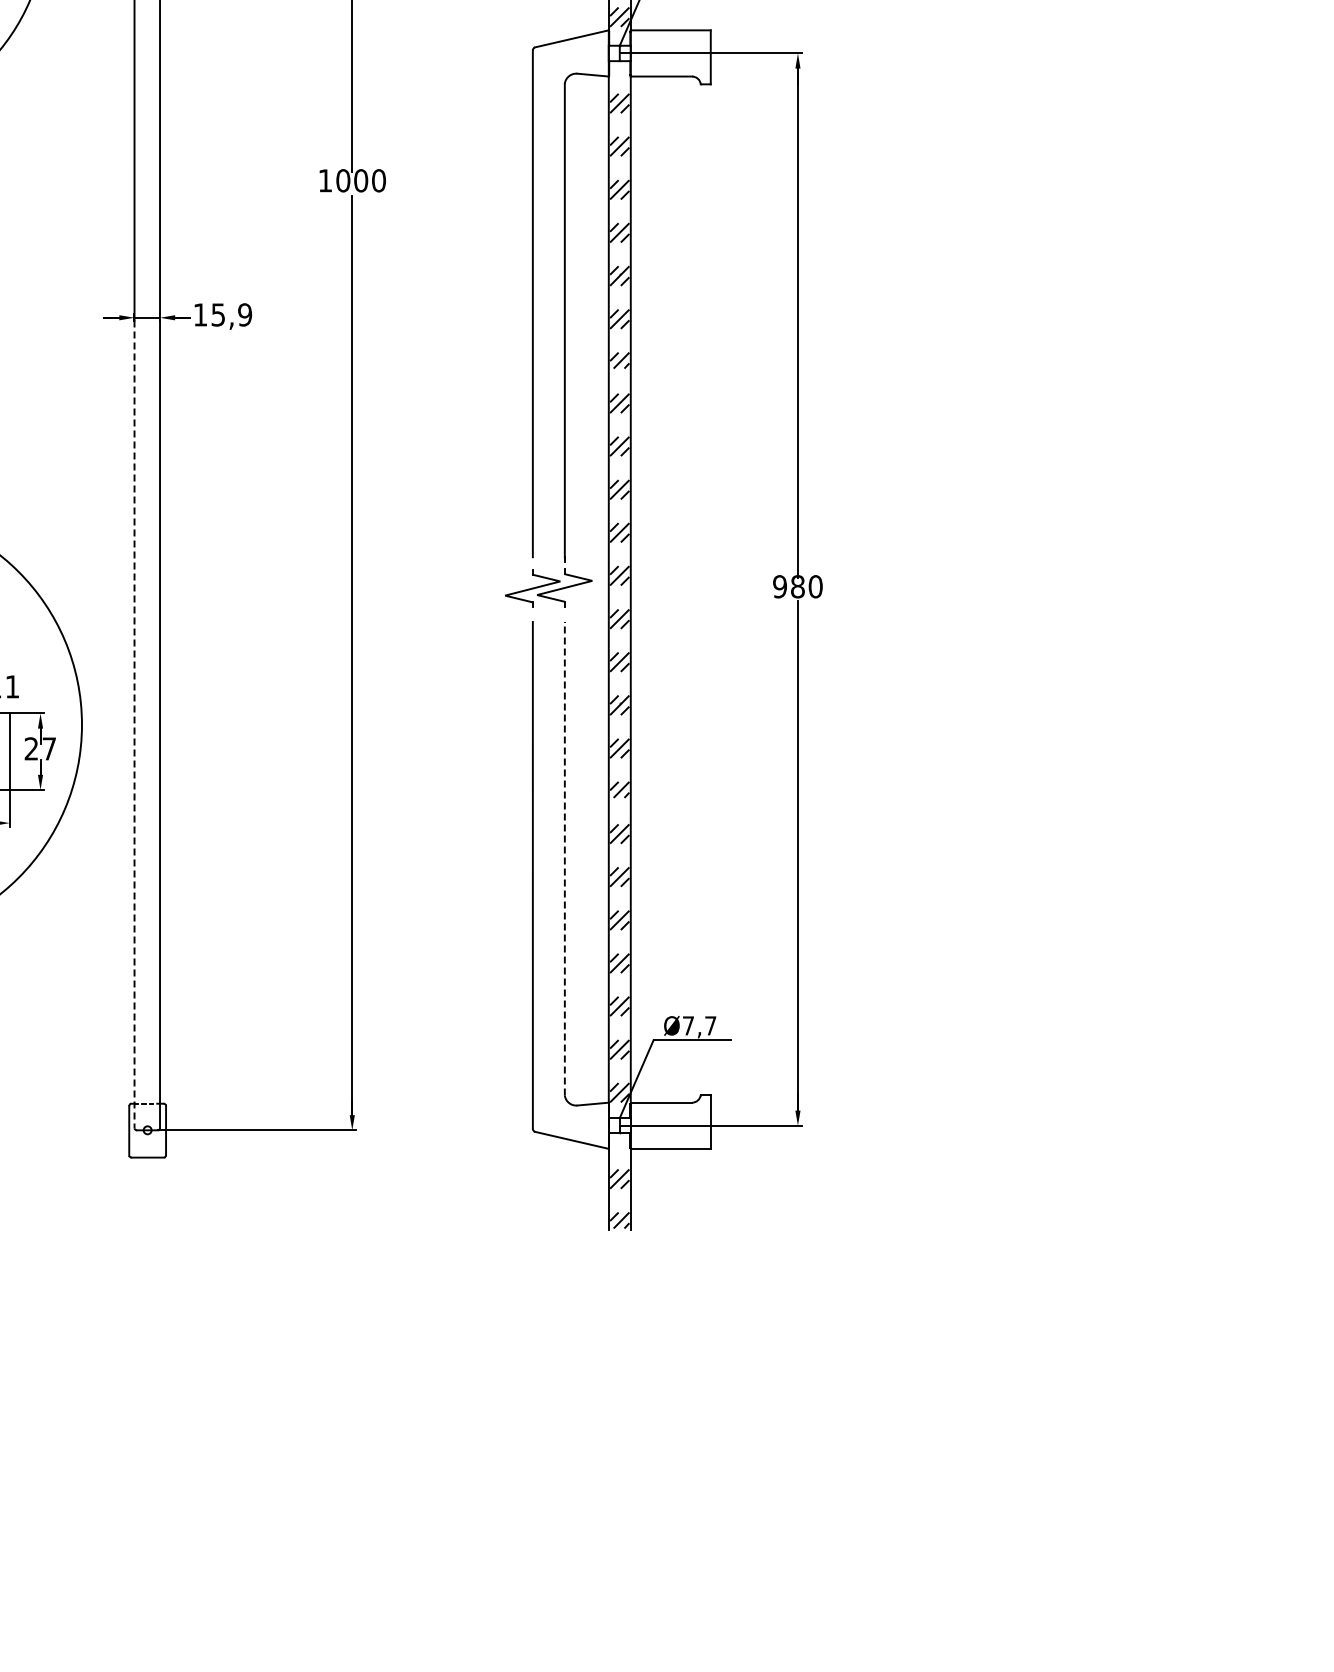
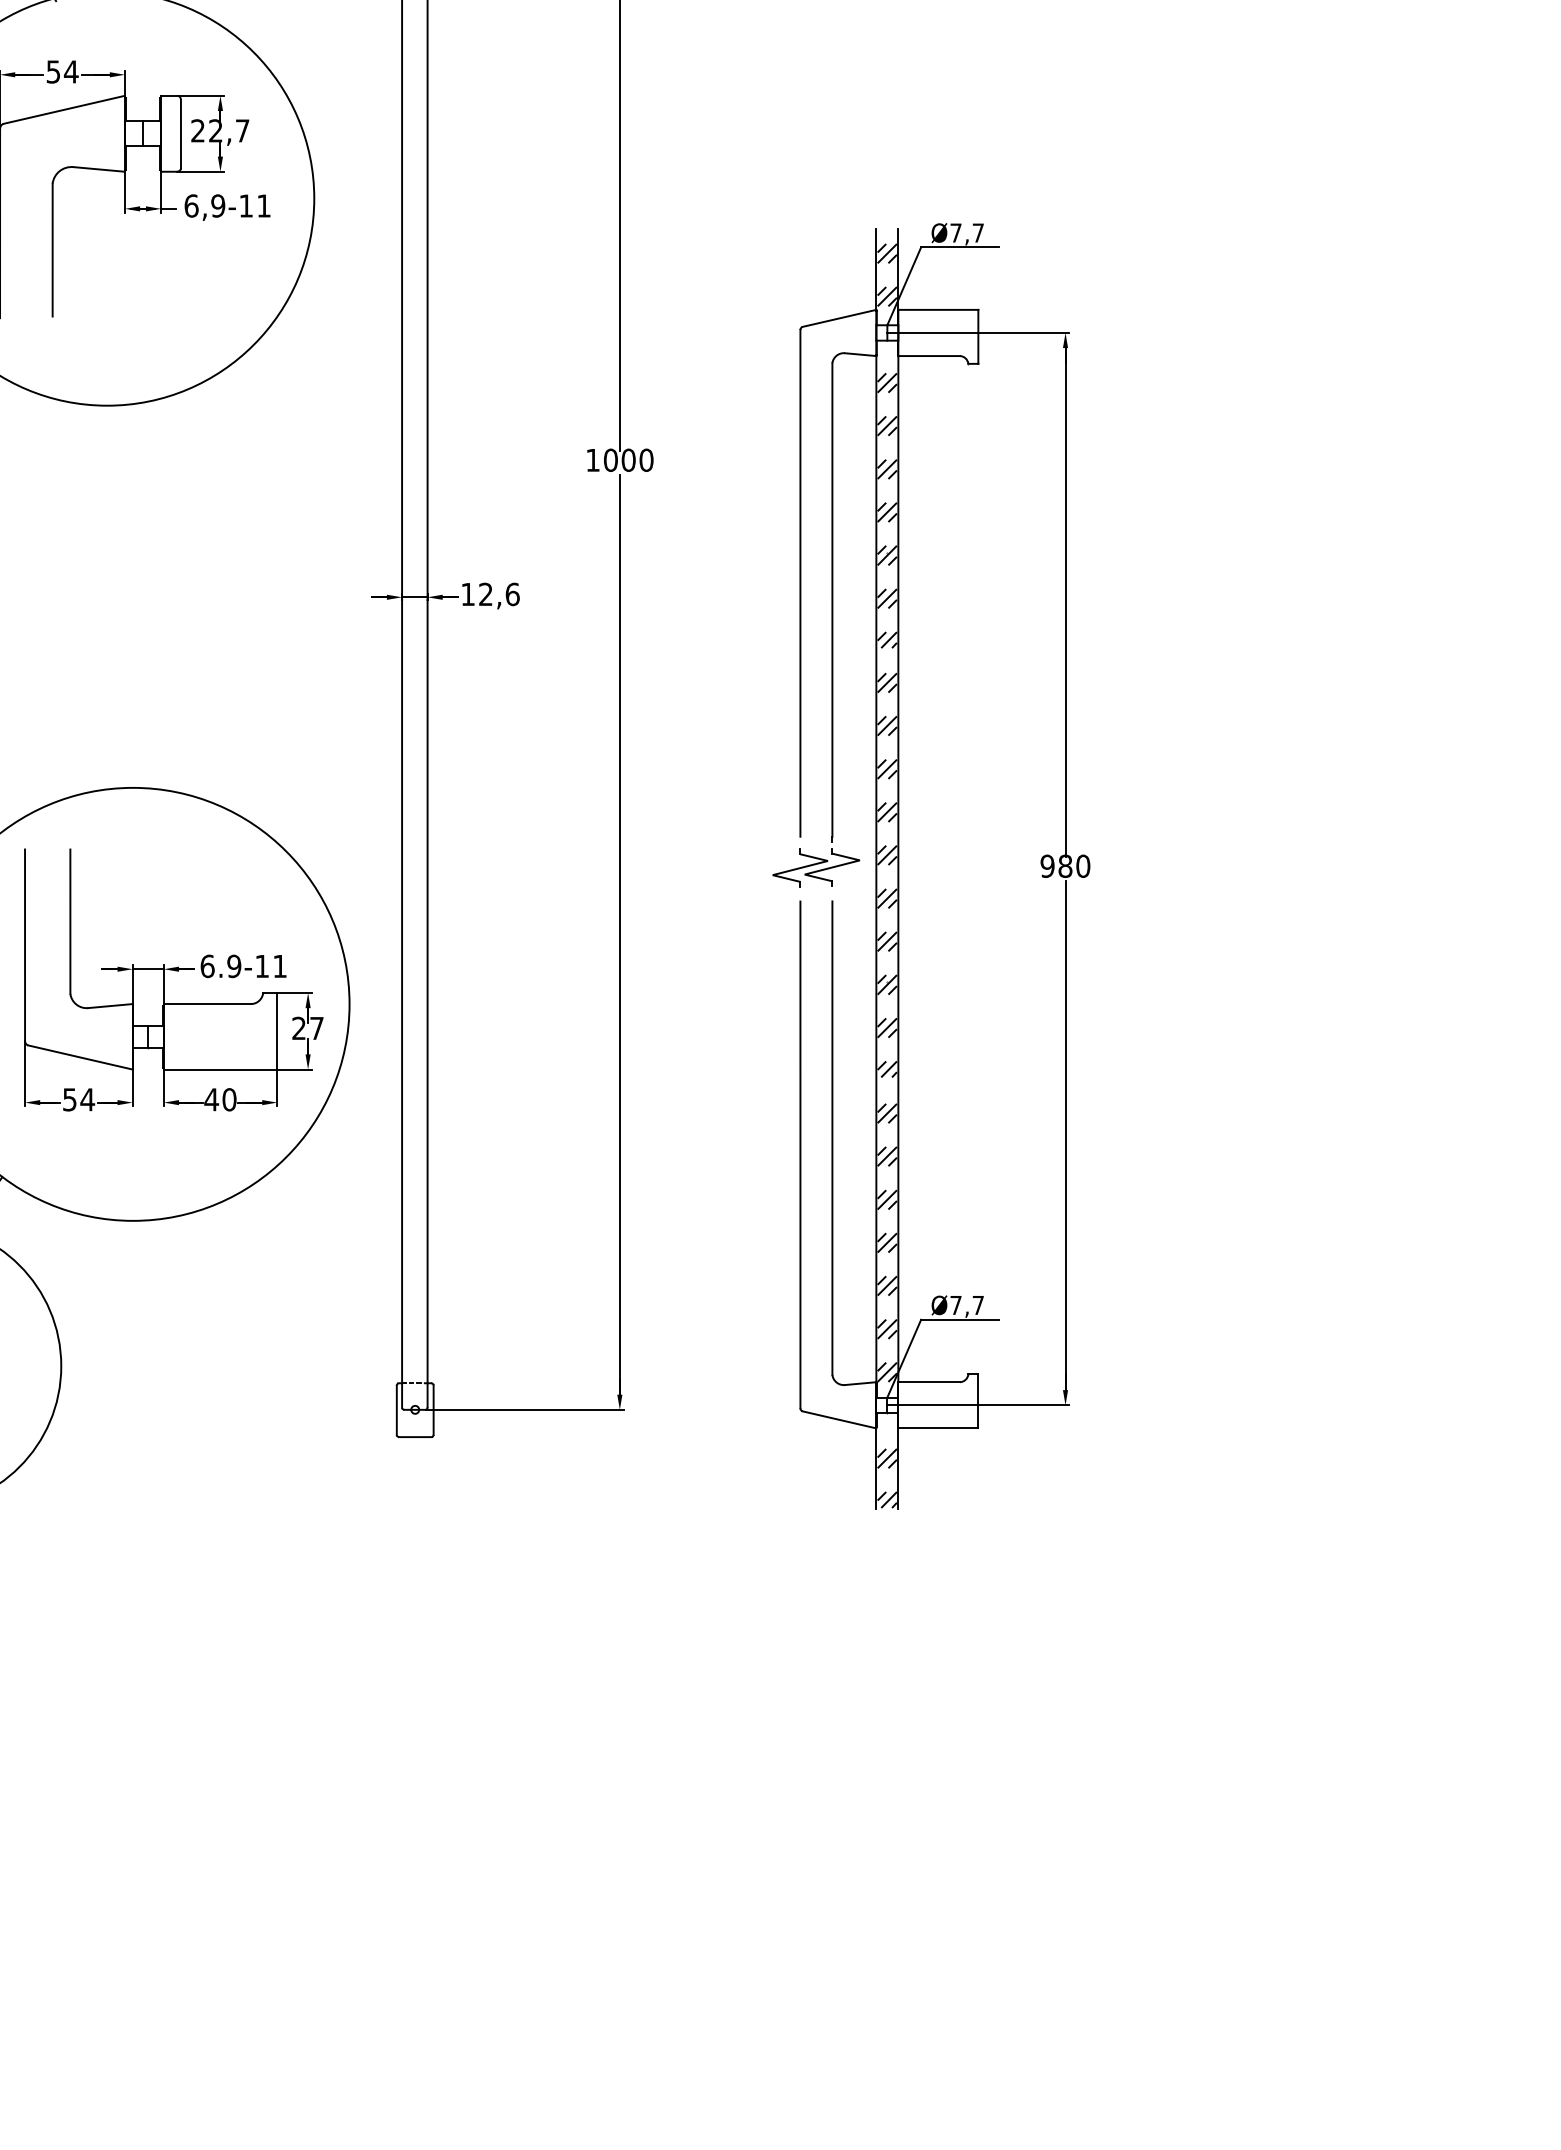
text: (231, 314) -> (499, 594), 15,9 -> 12,6
line: (134, 724) -> (402, 1004), dashed -> solid
line: (564, 858) -> (832, 1138), dashed -> solid

